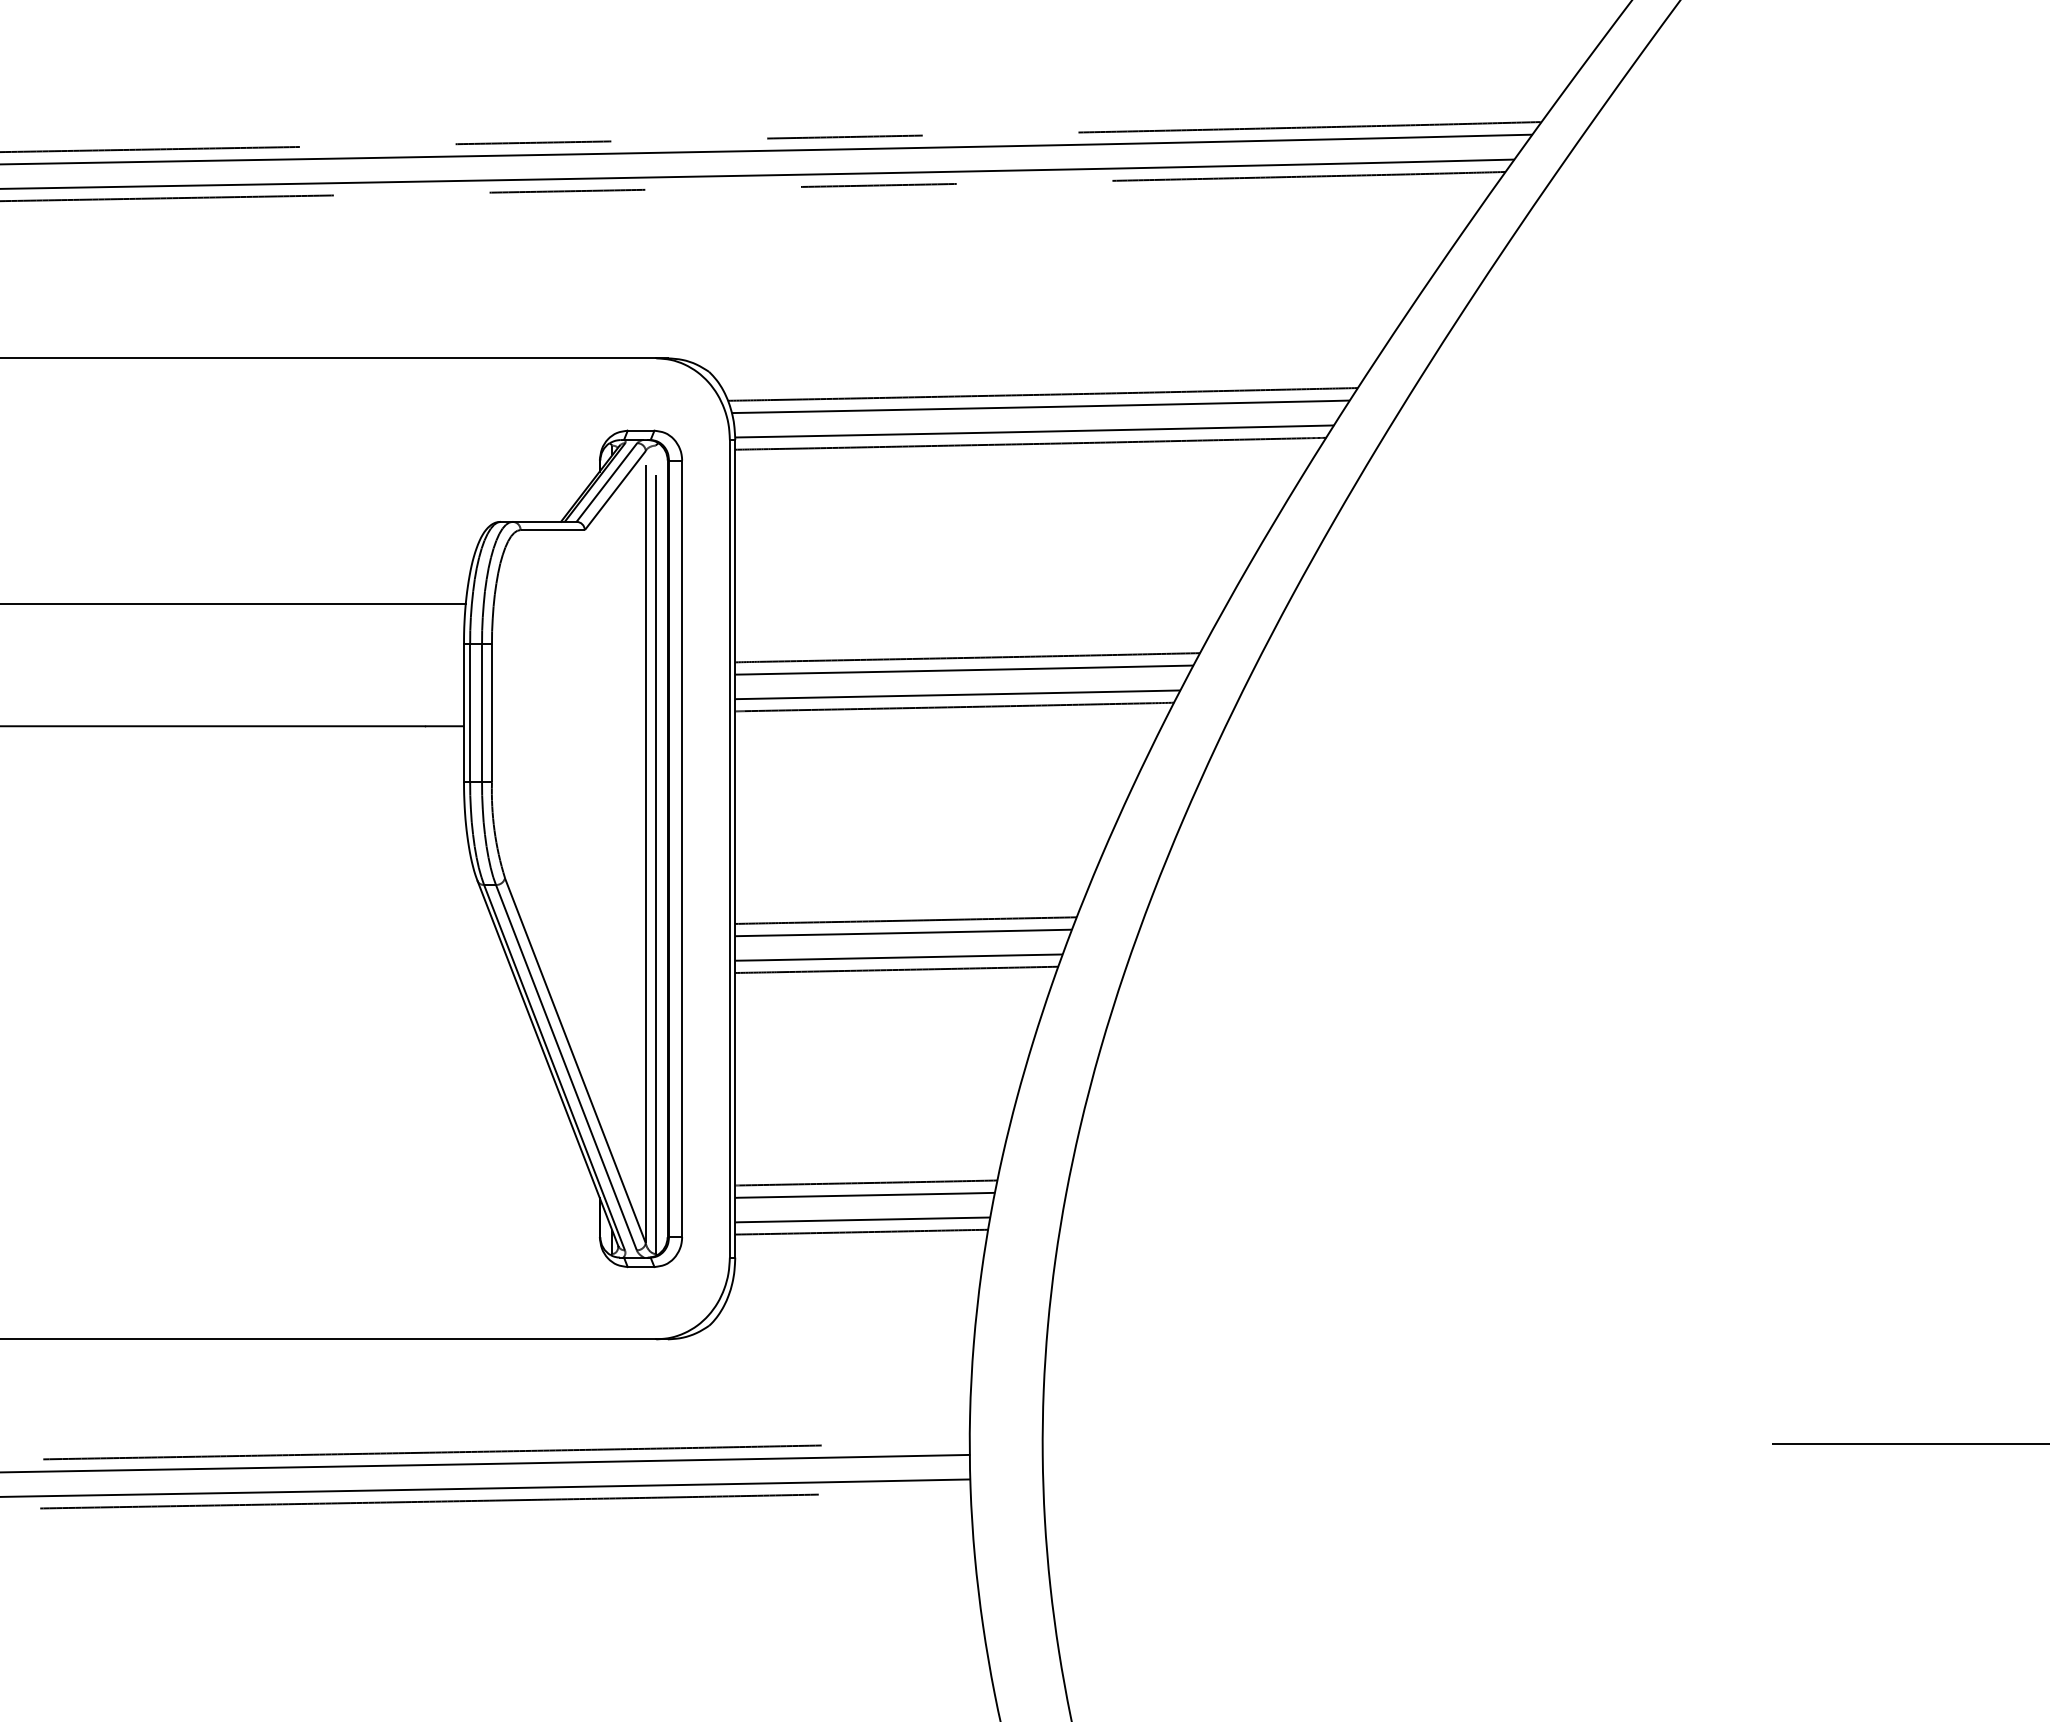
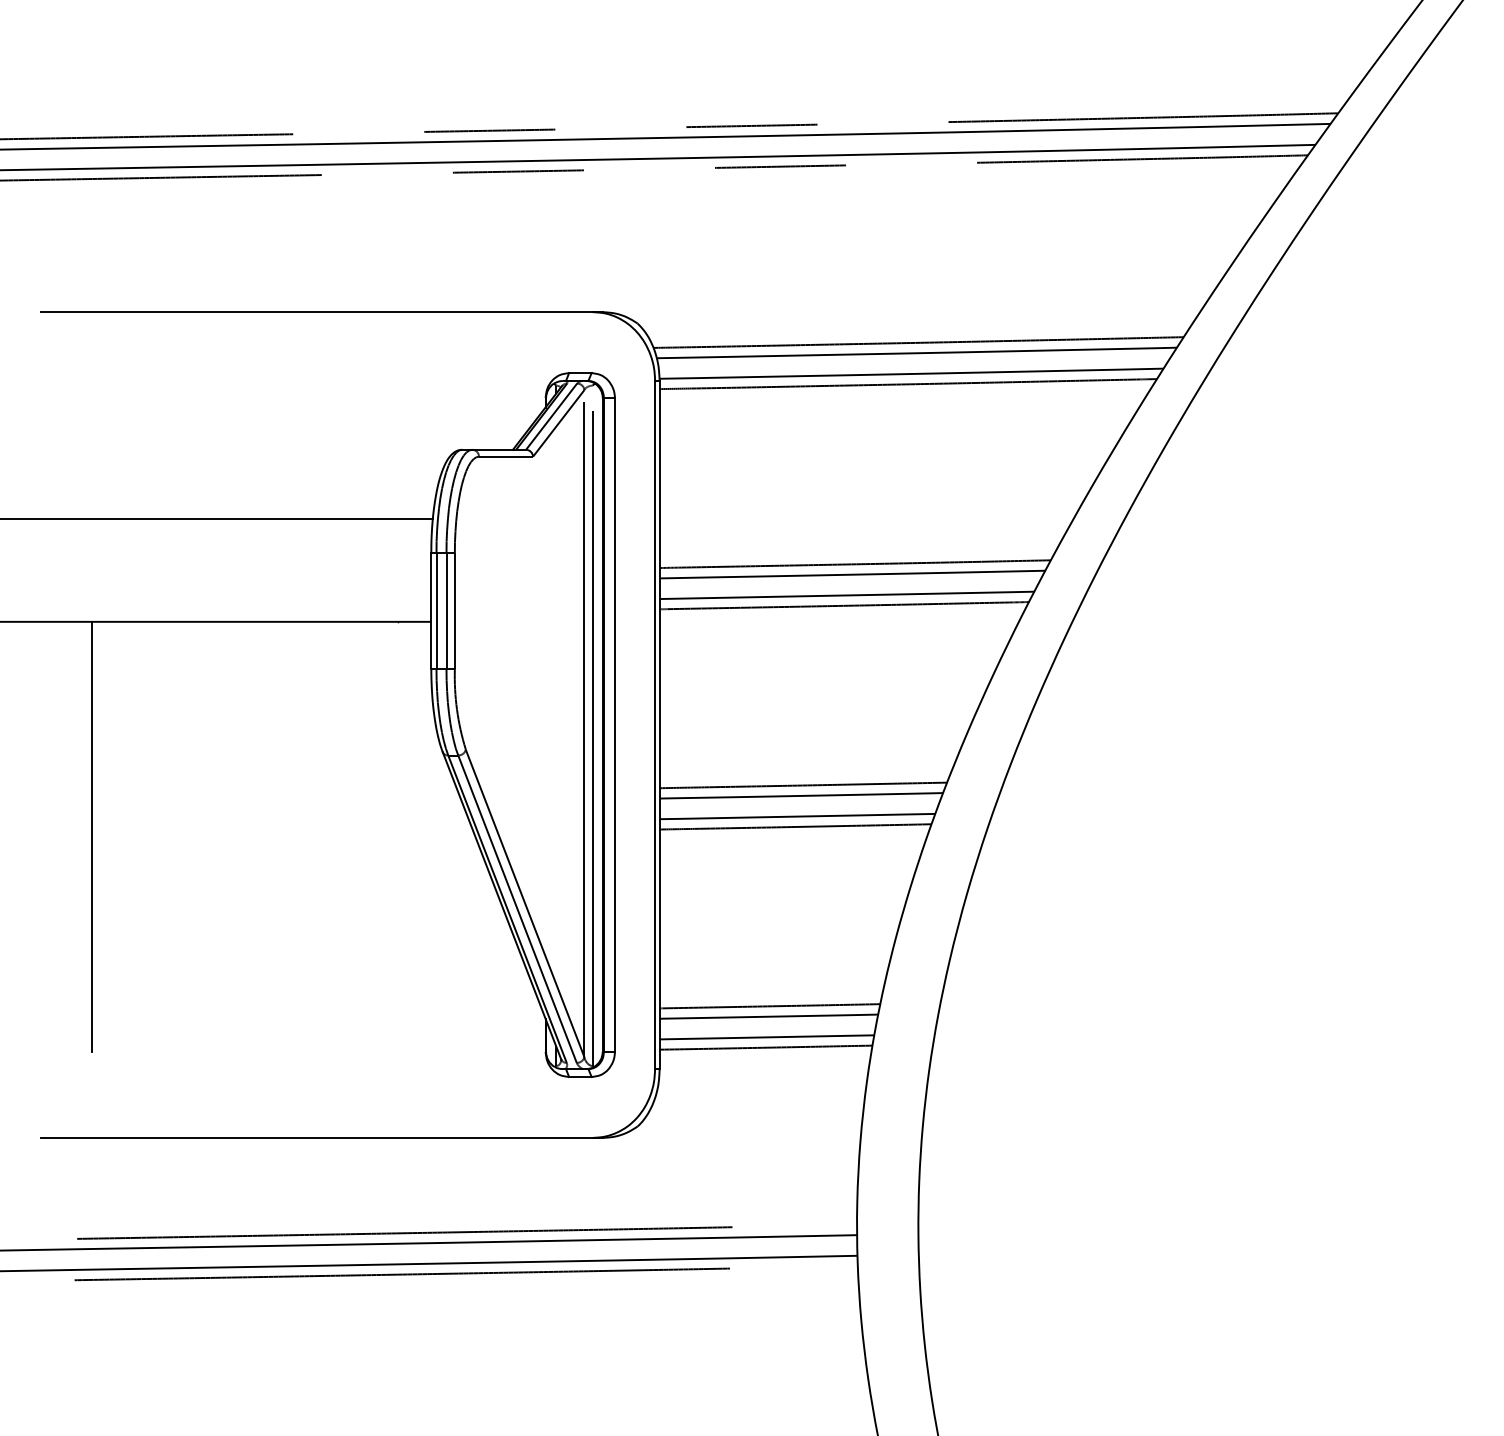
line: (61, 981) -> (92, 836), added

